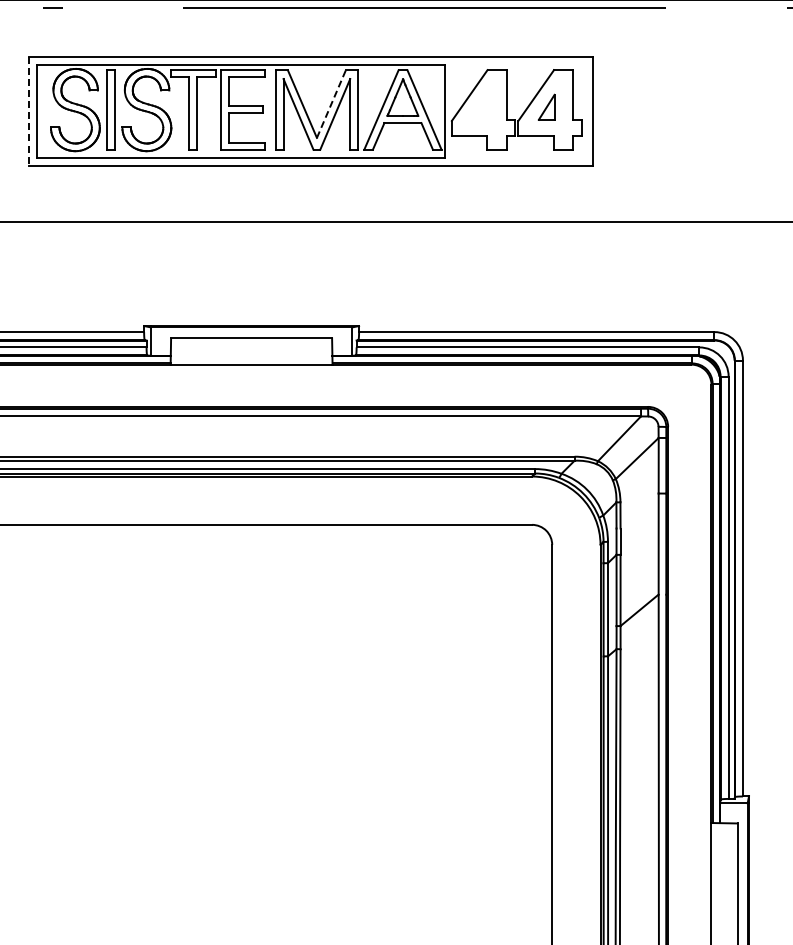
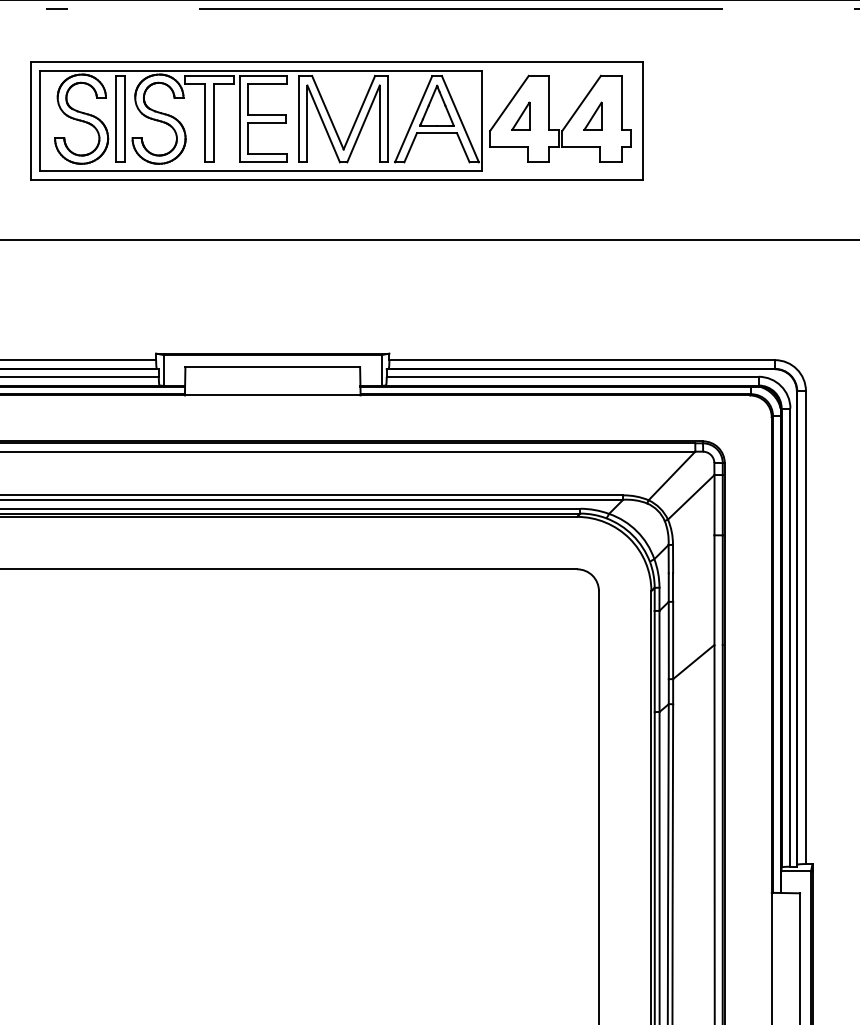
line: (331, 104) -> (359, 113), dashed -> solid
part: (480, 106) -> (521, 115), added
line: (29, 112) -> (31, 121), dashed -> solid

